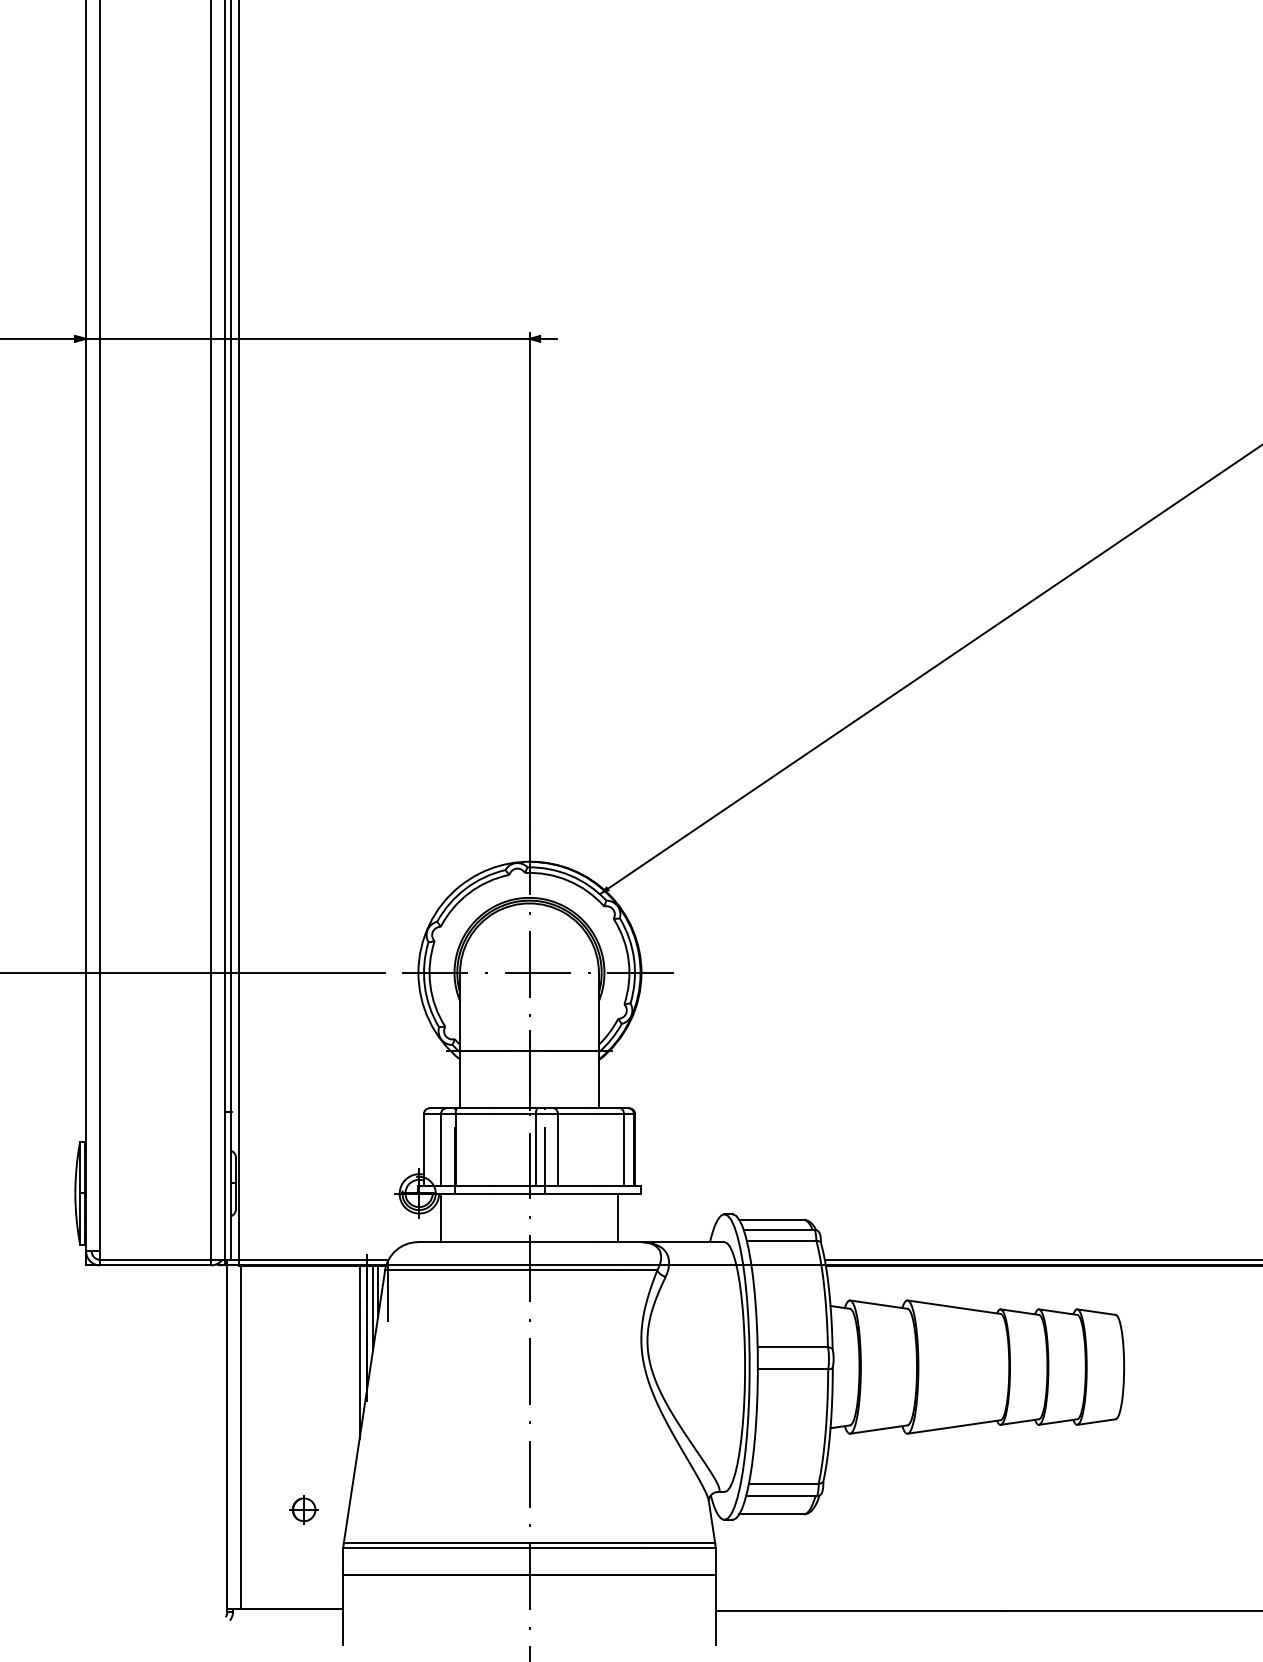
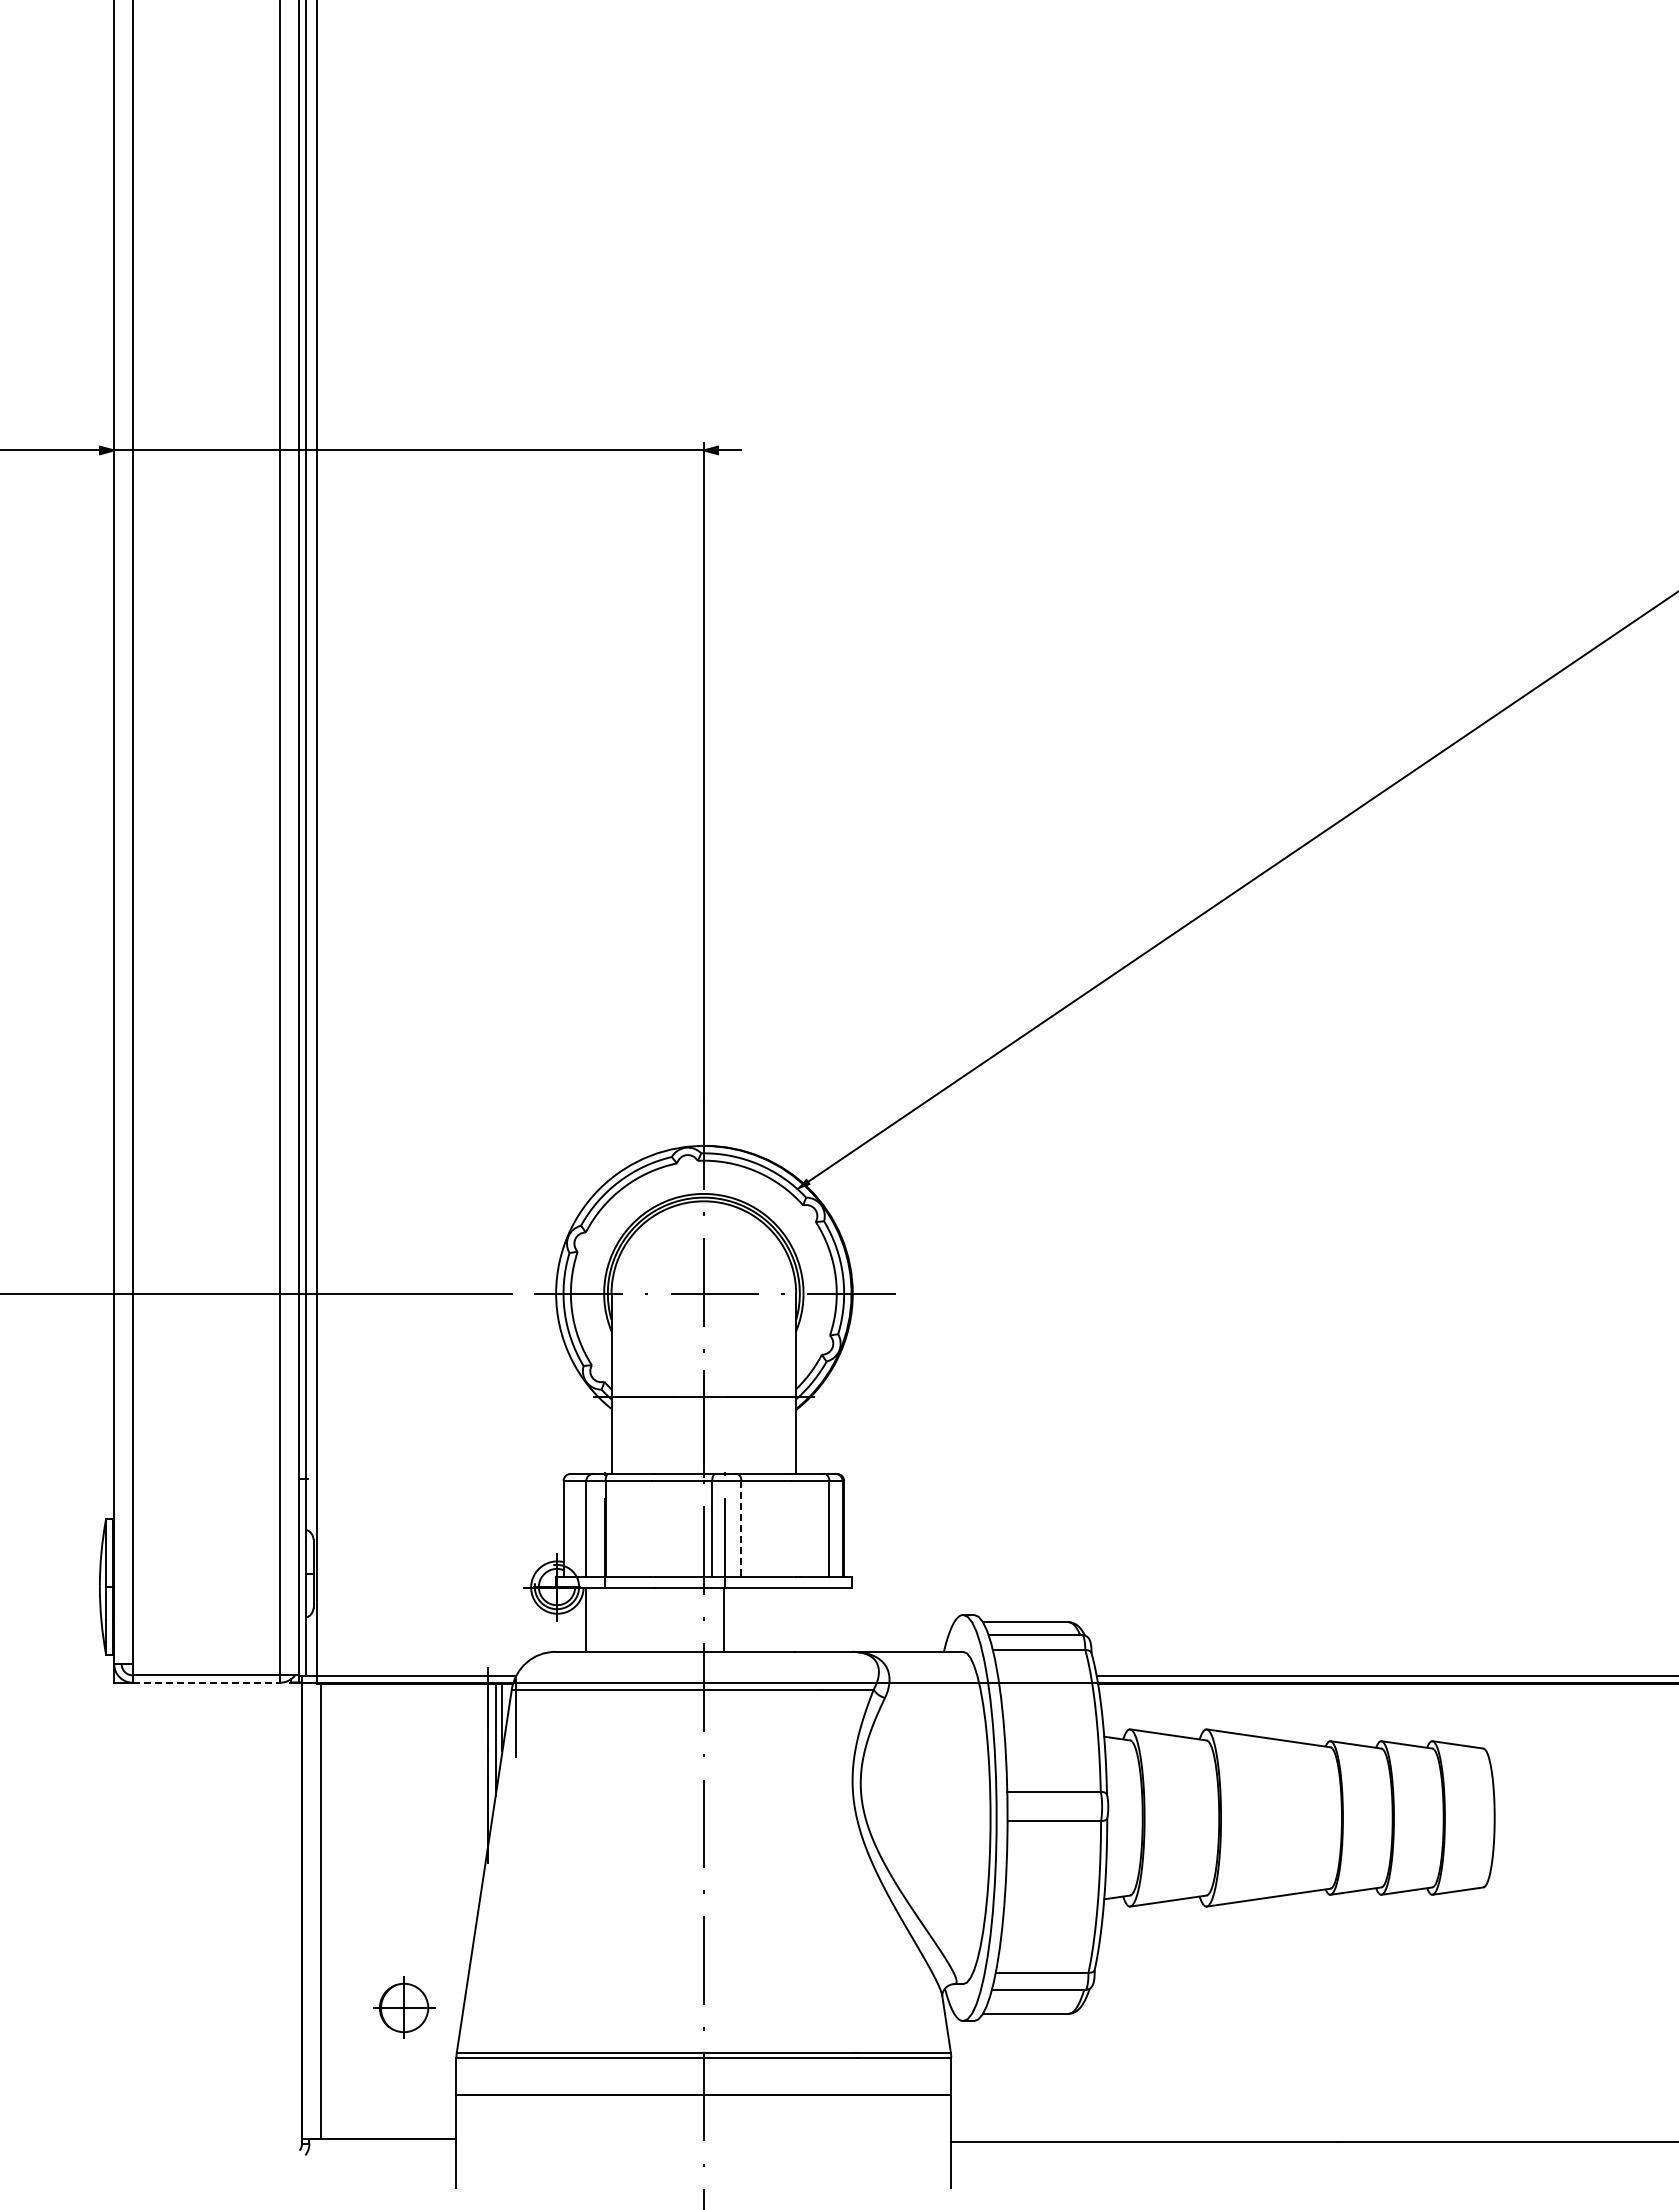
line: (557, 1150) -> (741, 1529), solid -> dashed
line: (618, 1217) -> (724, 1619), moved
line: (155, 1265) -> (206, 1682), solid -> dashed
line: (359, 1352) -> (477, 1798), removed
part: (303, 1509) -> (403, 2007), size x1.6

